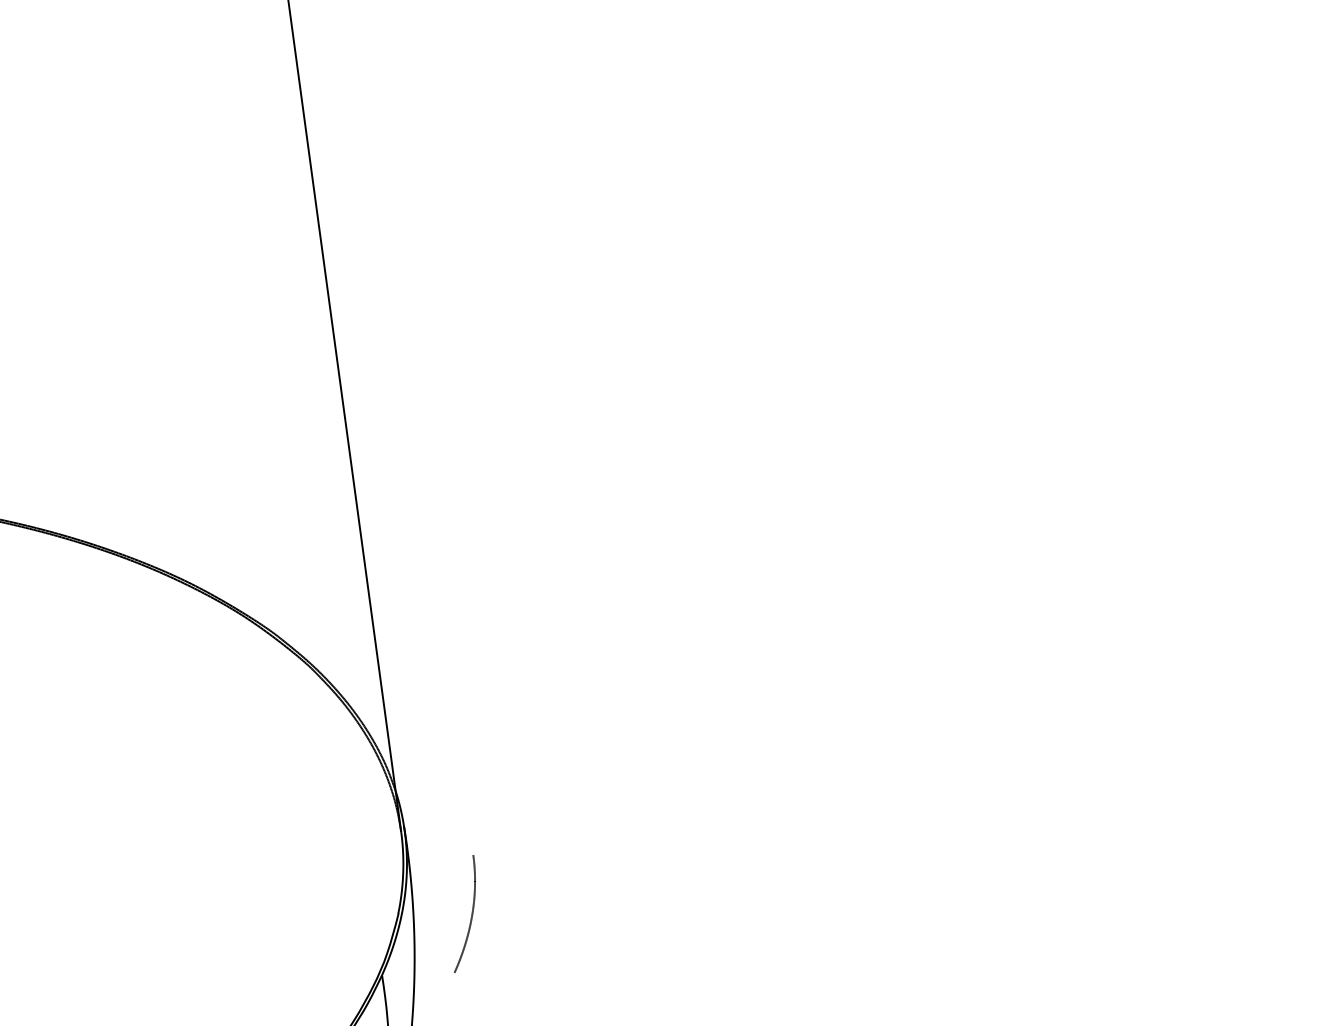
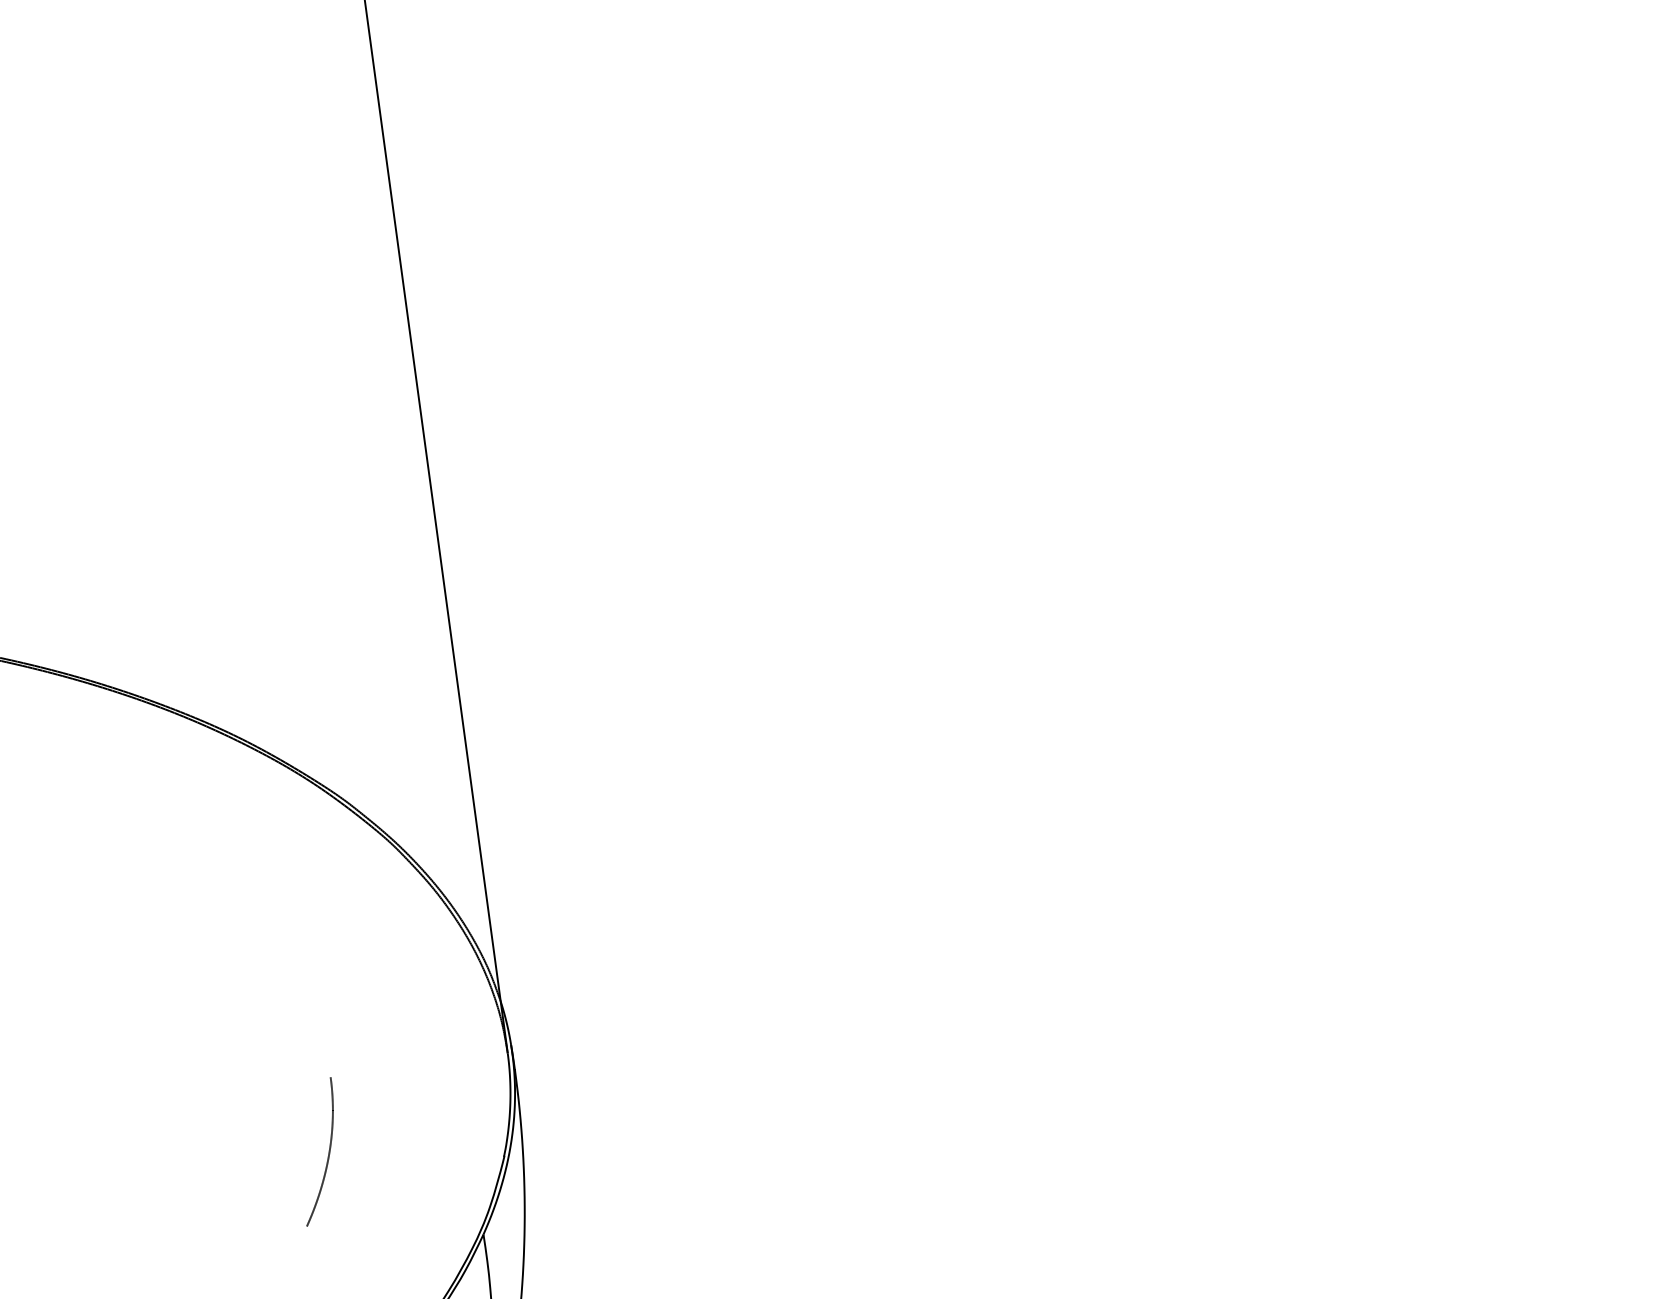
curve: (471, 913) -> (328, 1151), moved

